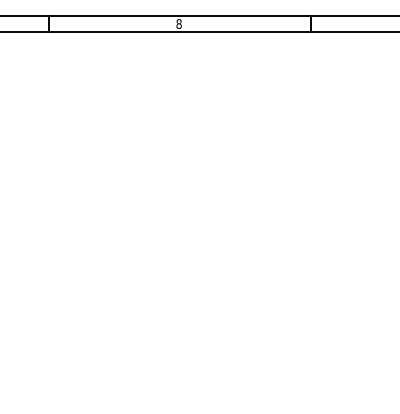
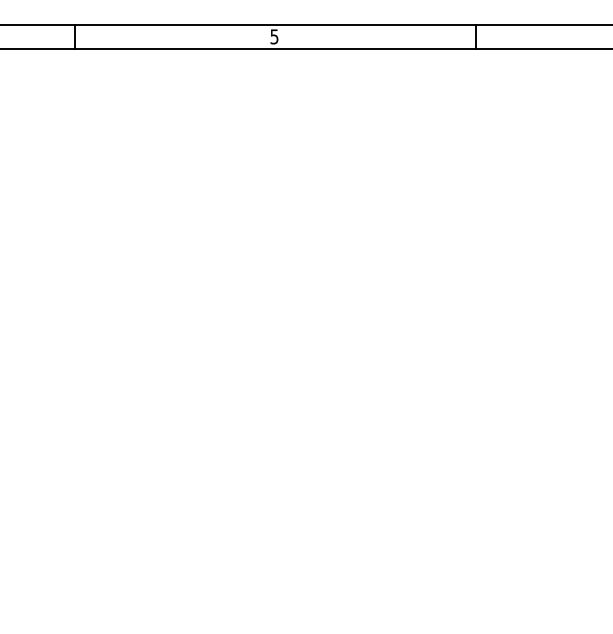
text: (178, 23) -> (273, 35), 8 -> 5

